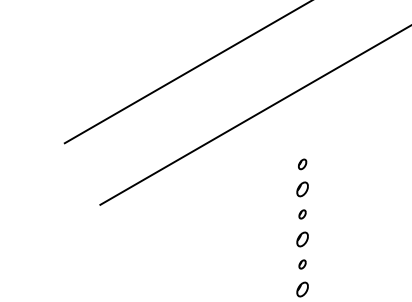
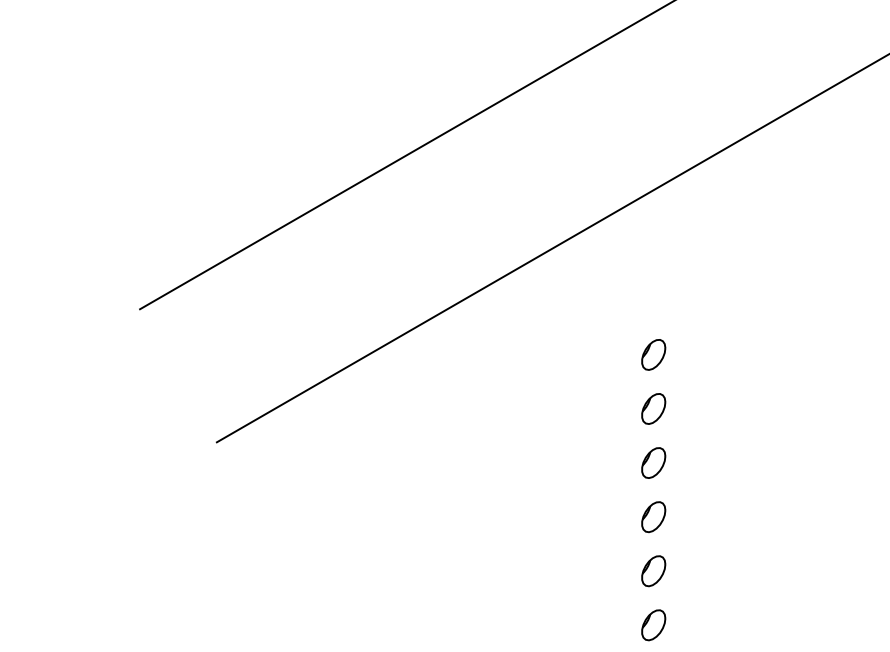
part: (302, 164) -> (653, 355), size x1.43
part: (302, 214) -> (653, 463), size x1.67
part: (302, 264) -> (653, 571), size x1.67

